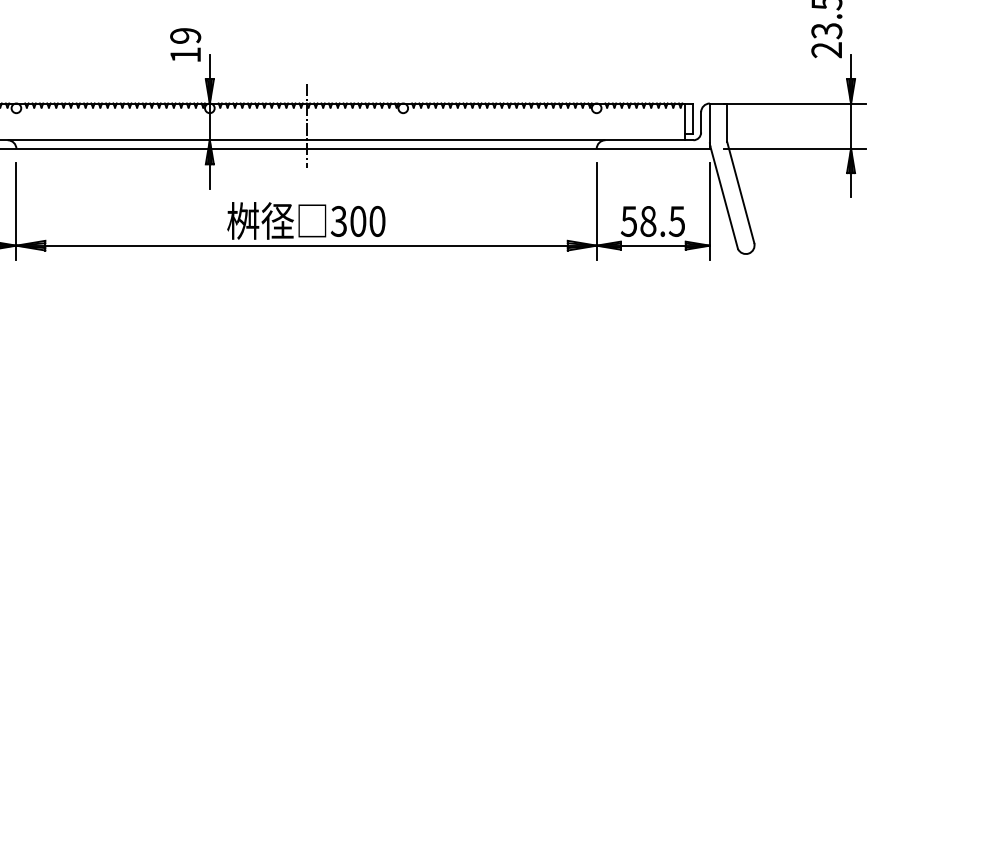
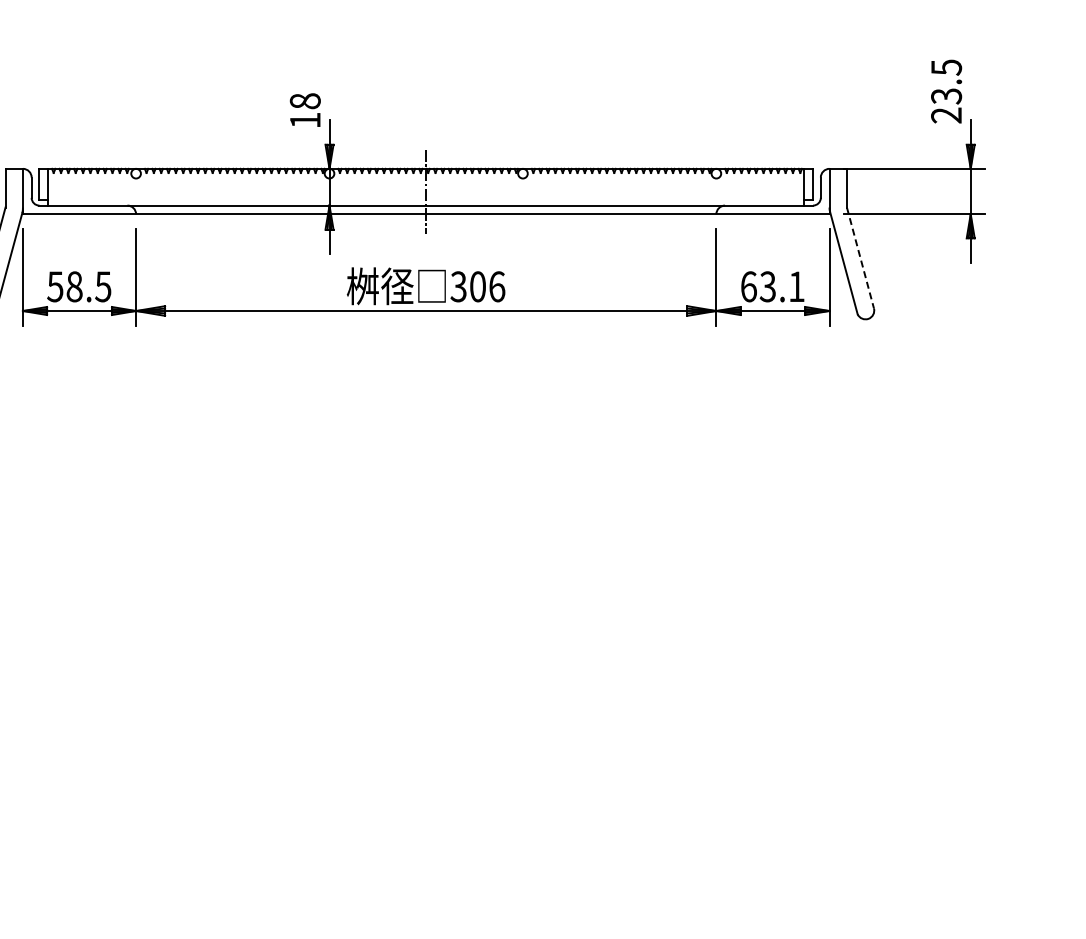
text: (184, 36) -> (304, 101), 19 -> 18
line: (740, 193) -> (860, 258), solid -> dashed
text: (377, 221) -> (497, 286), 300 -> 306
text: (652, 221) -> (772, 286), 58.5 -> 63.1

